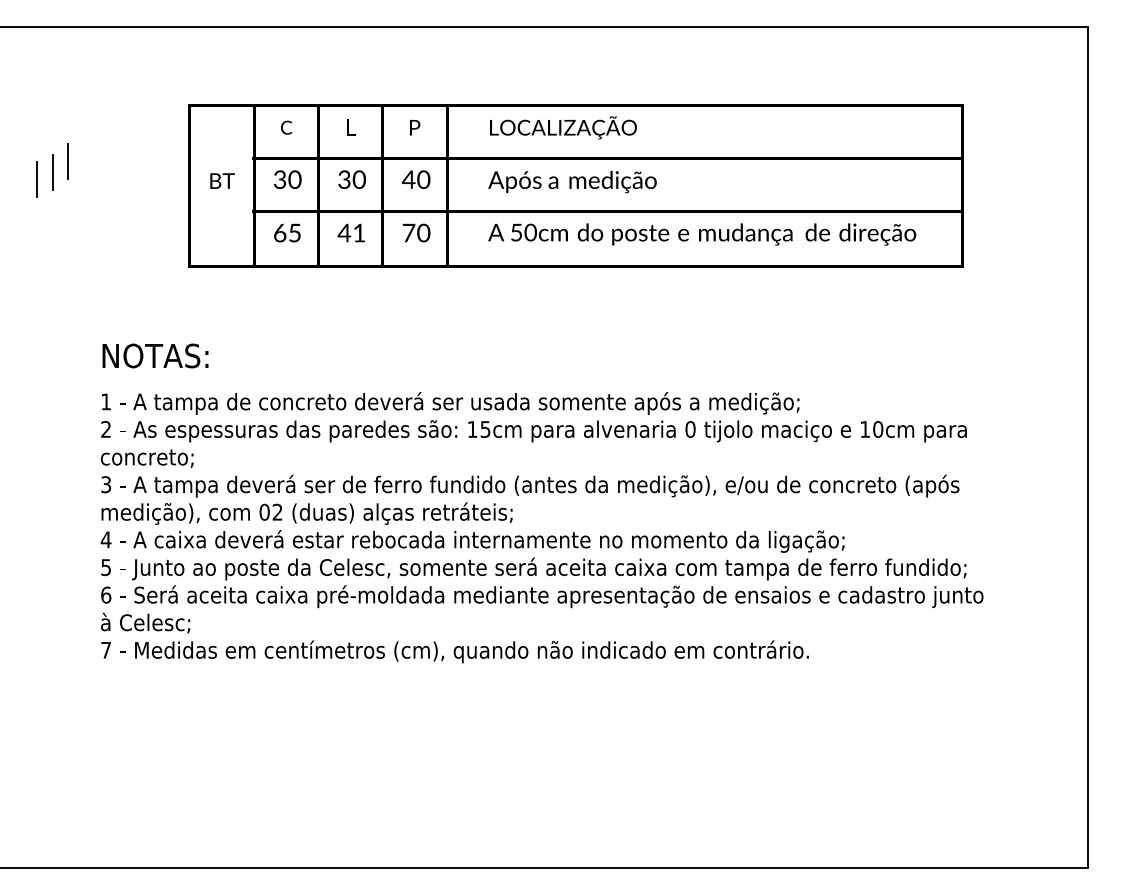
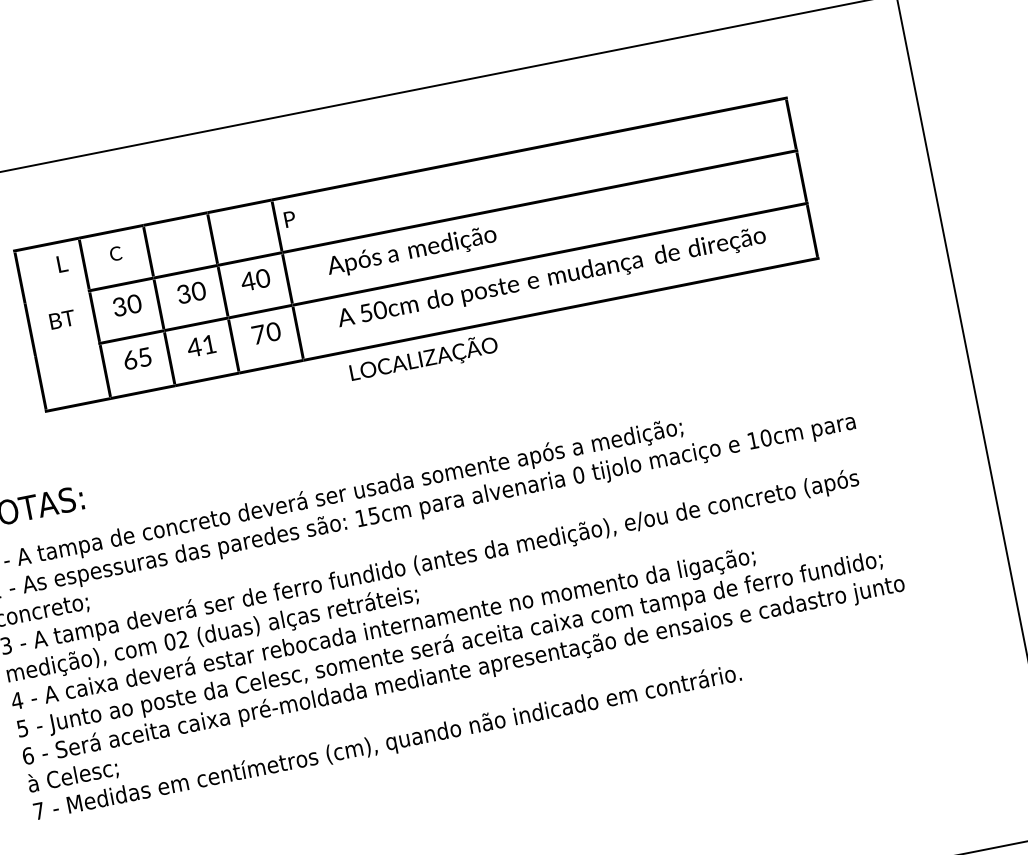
text: (351, 127) -> (62, 264), moved
text: (415, 127) -> (290, 218), moved
text: (563, 127) -> (423, 358), moved

